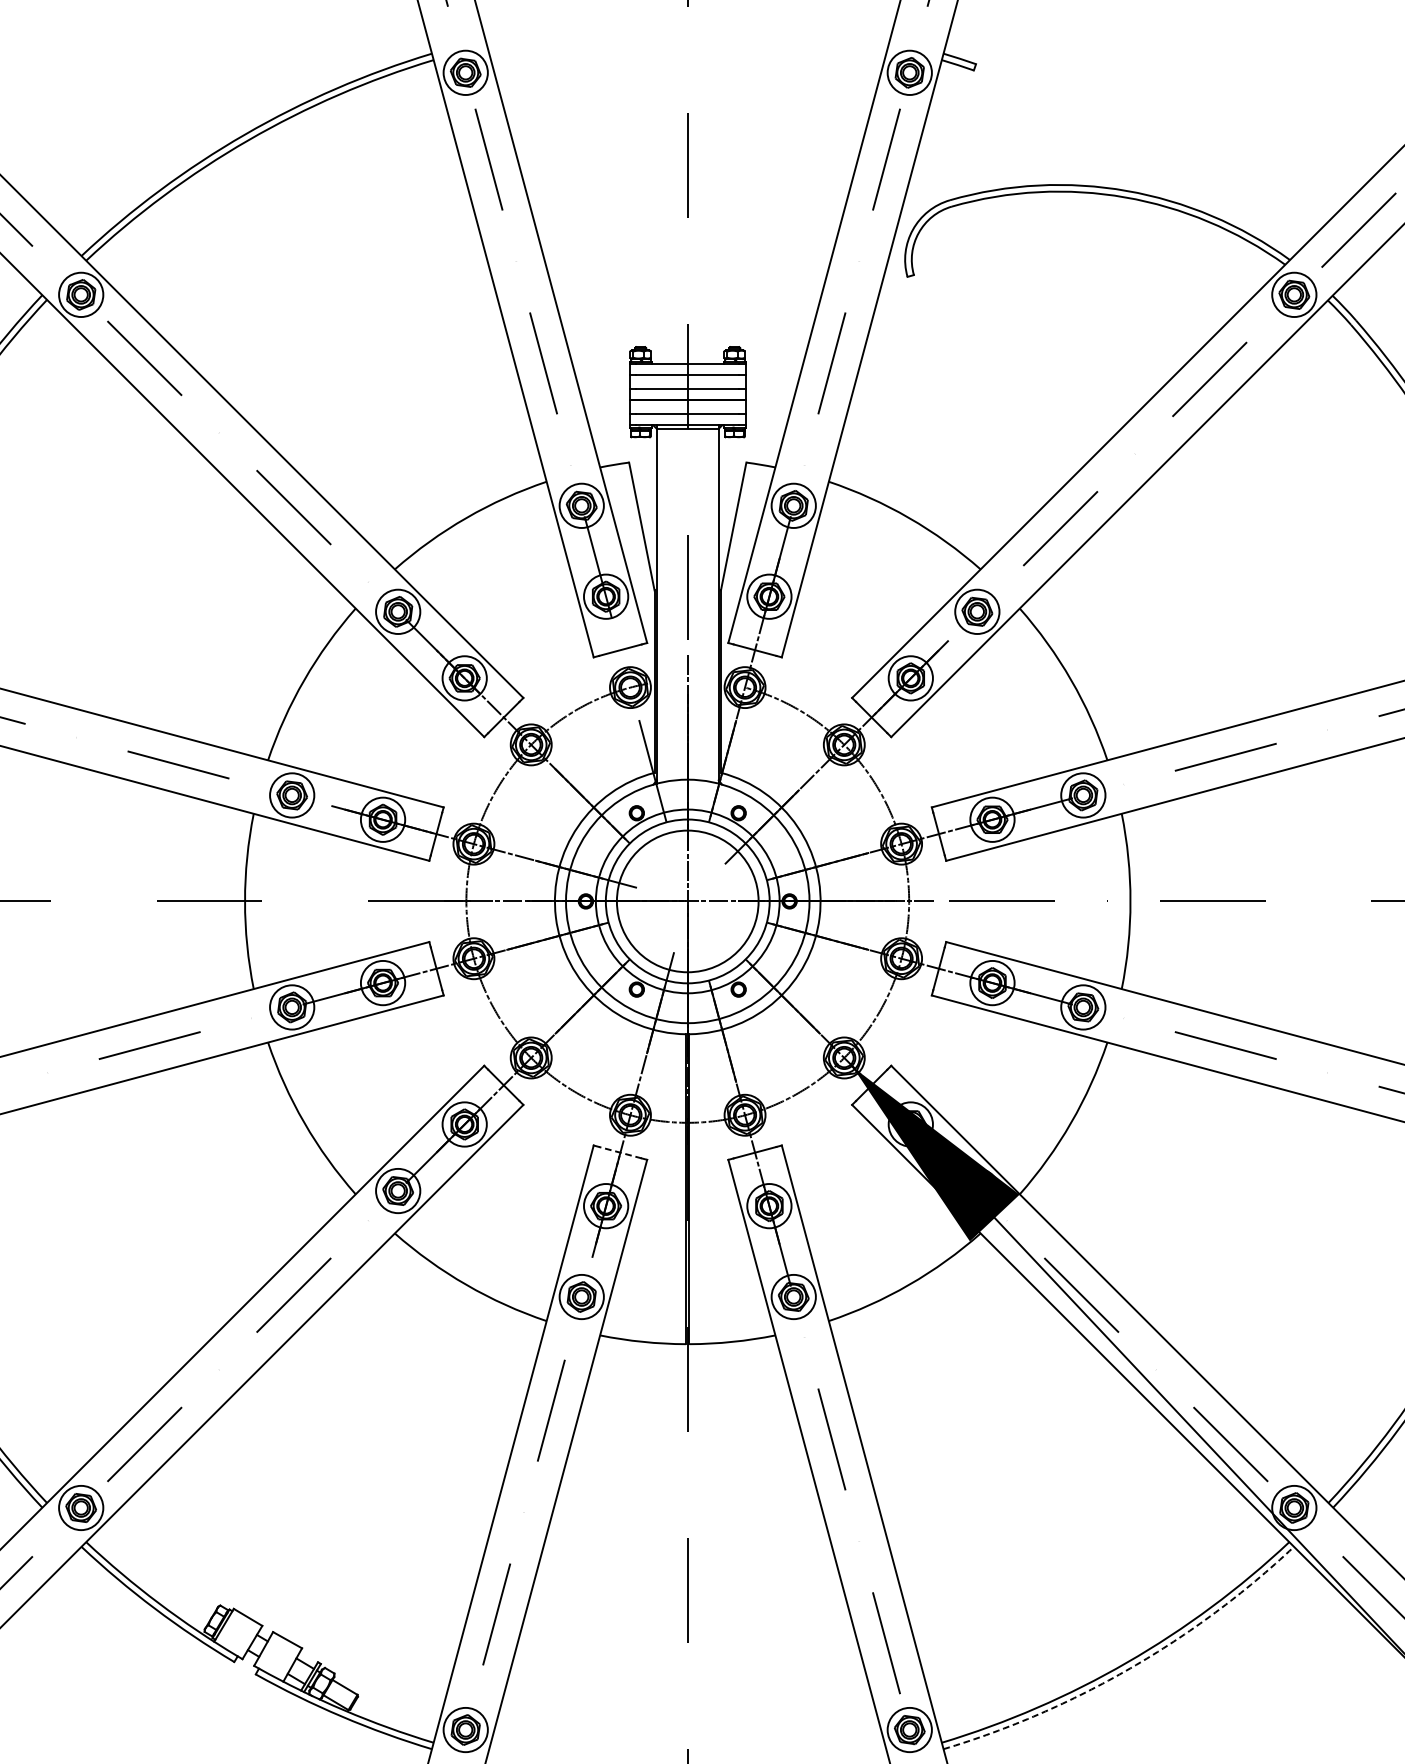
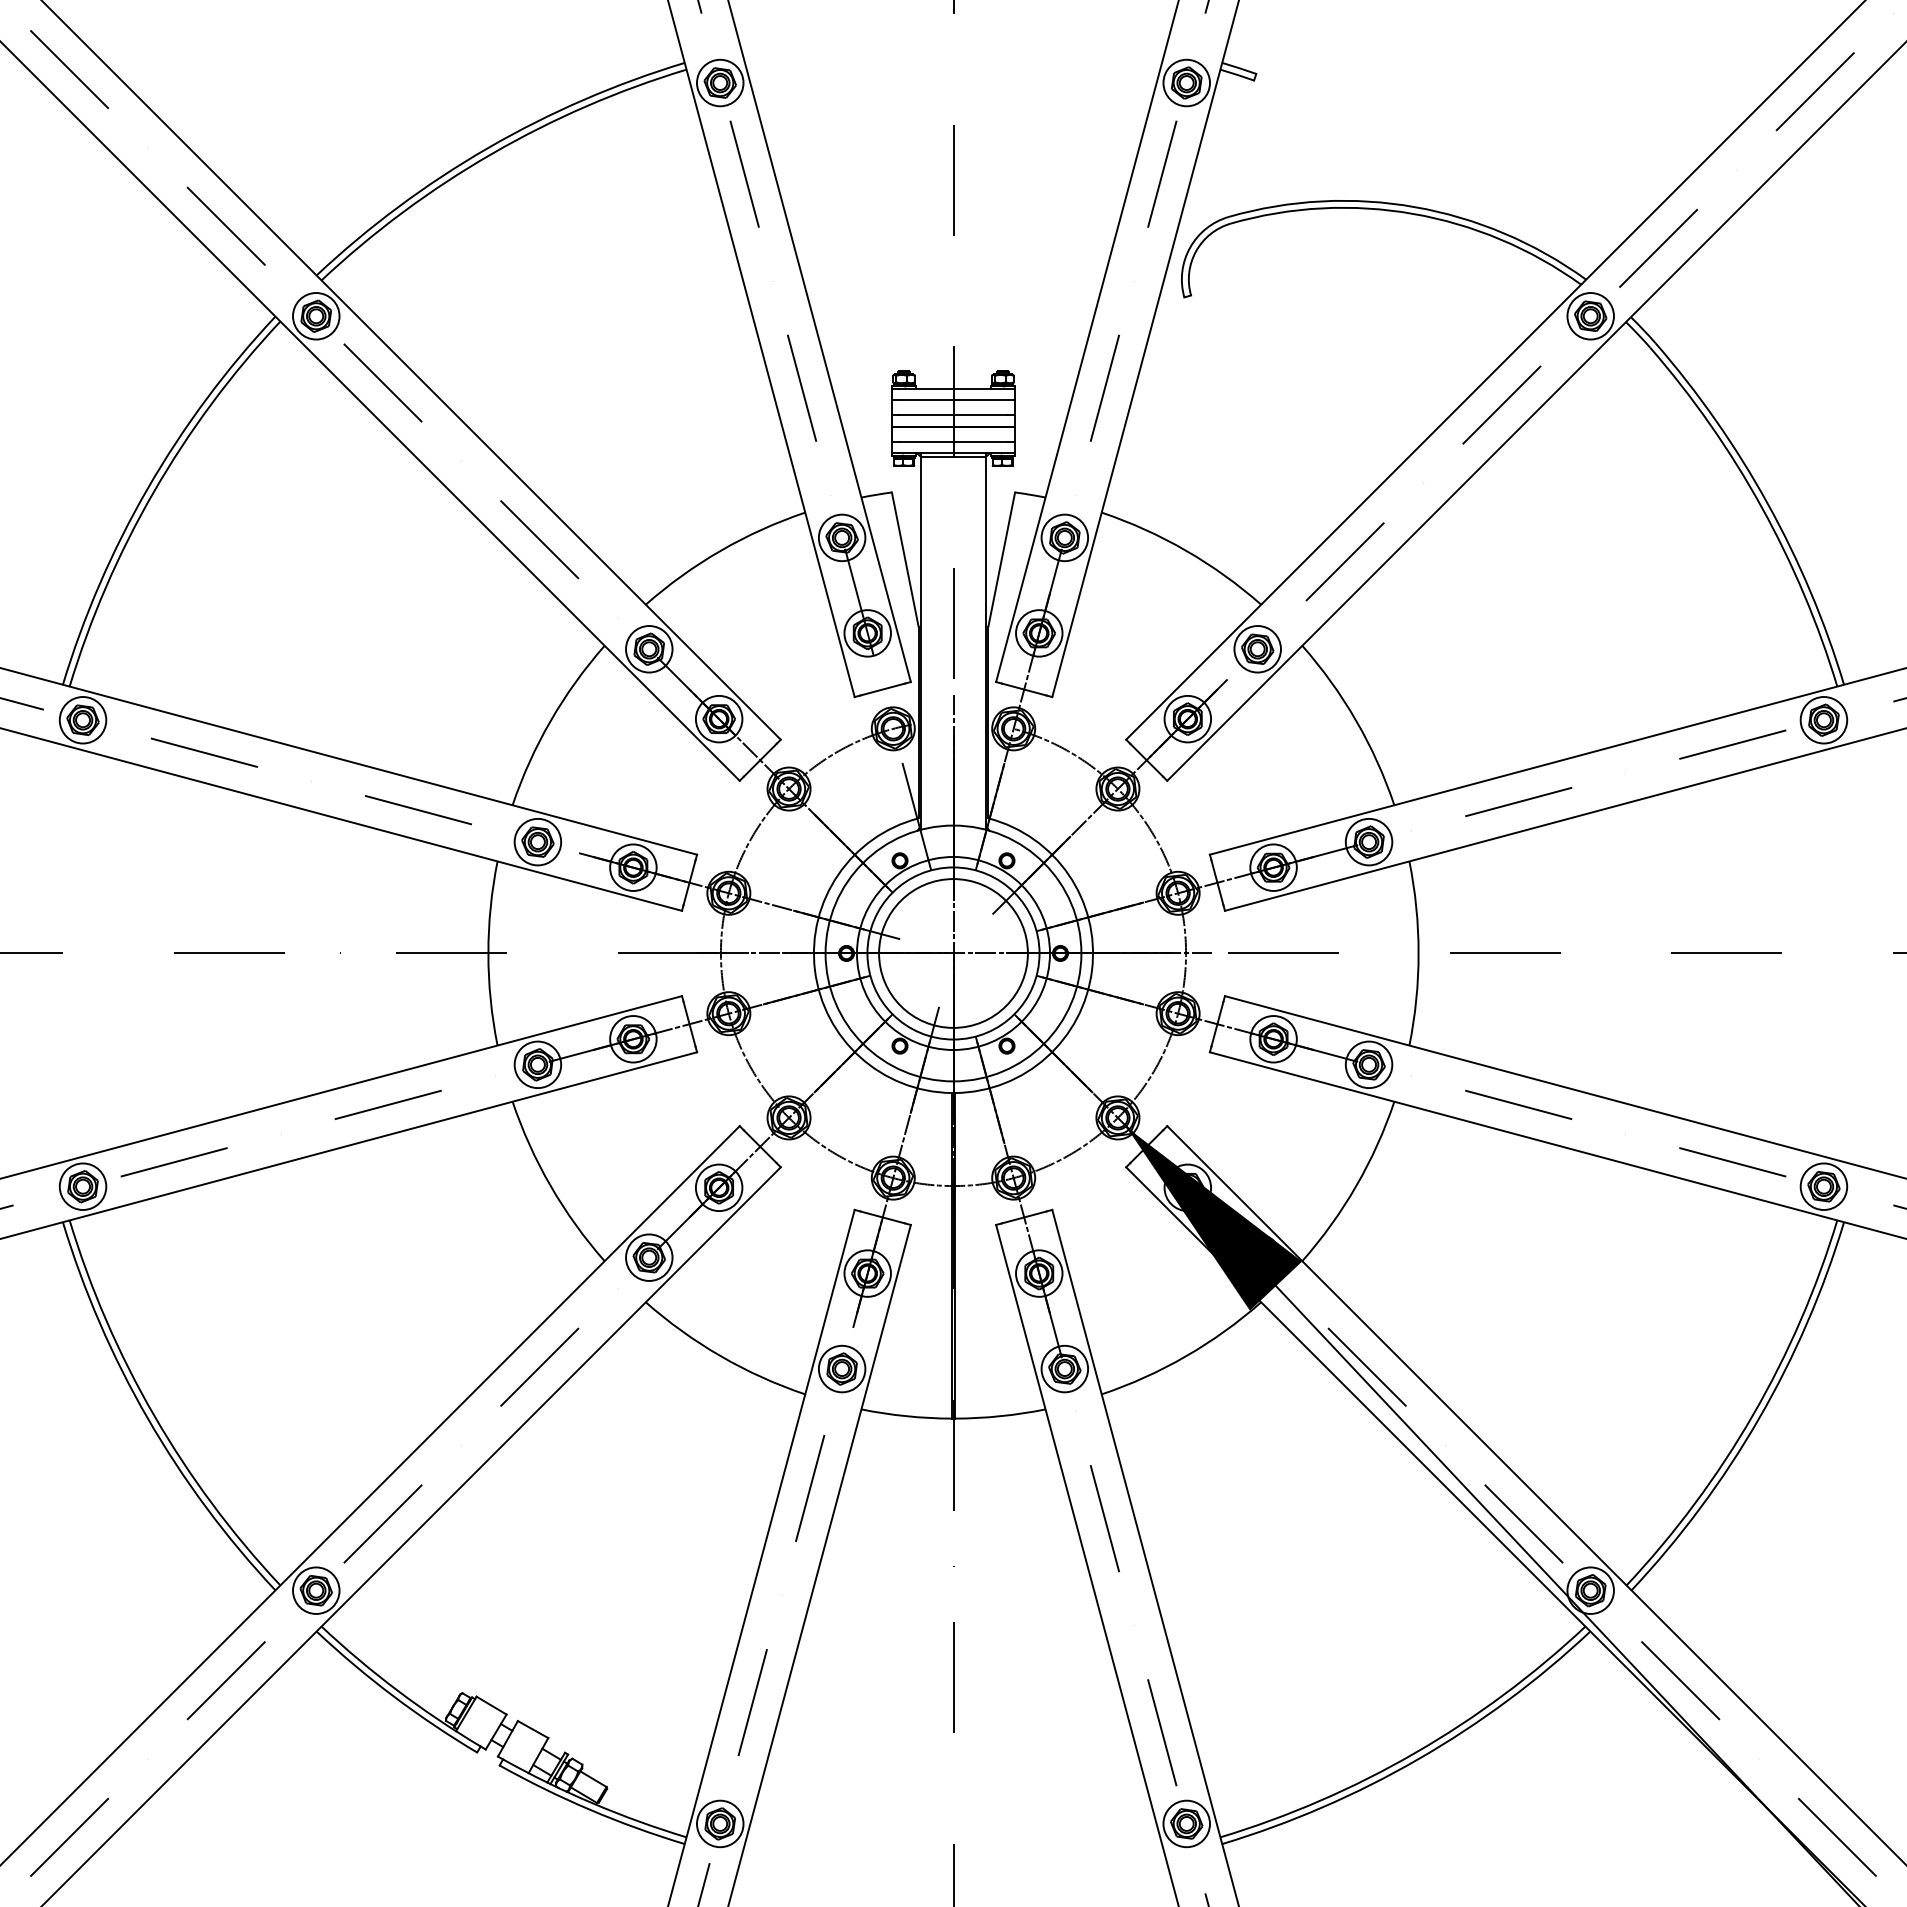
line: (620, 1152) -> (882, 1217), dashed -> solid
arc: (1130, 1668) -> (1418, 1759), dashed -> solid

